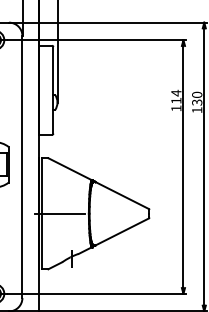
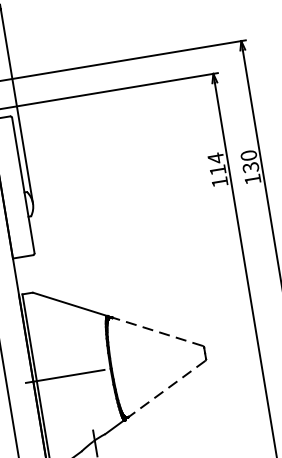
line: (122, 195) -> (158, 331), solid -> dashed
line: (122, 232) -> (167, 389), solid -> dashed

